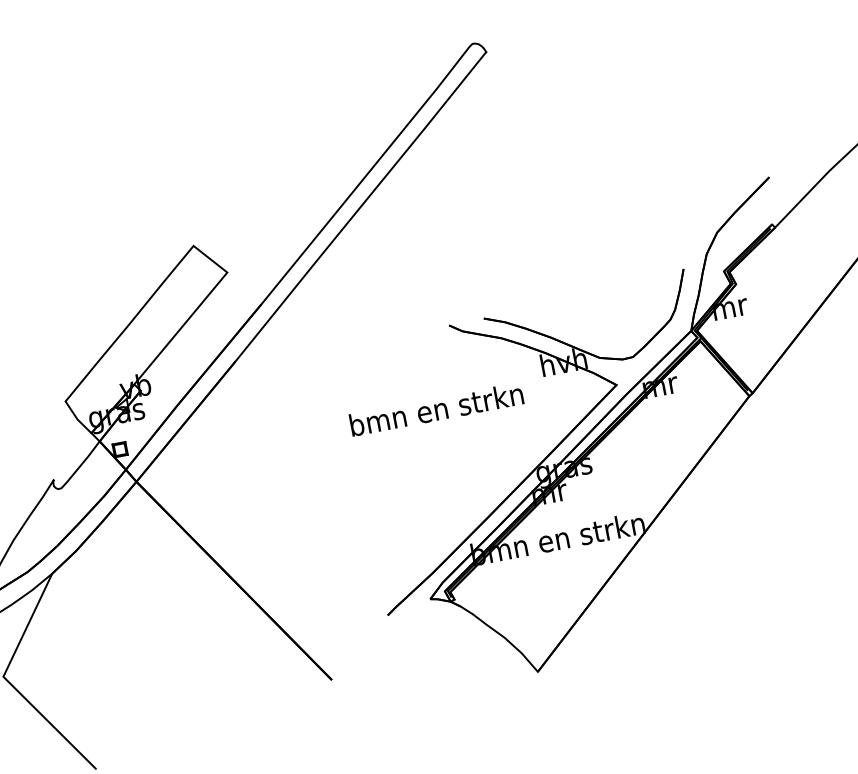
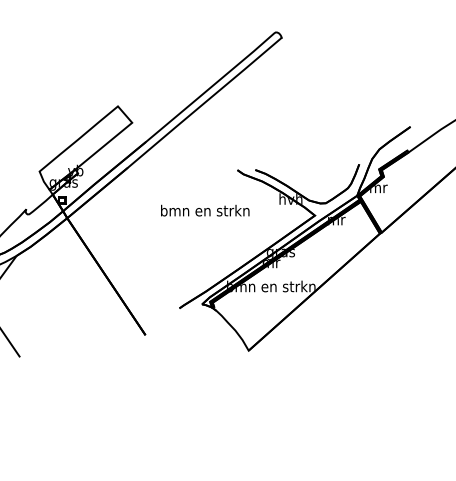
text: (437, 408) -> (205, 210), moved

